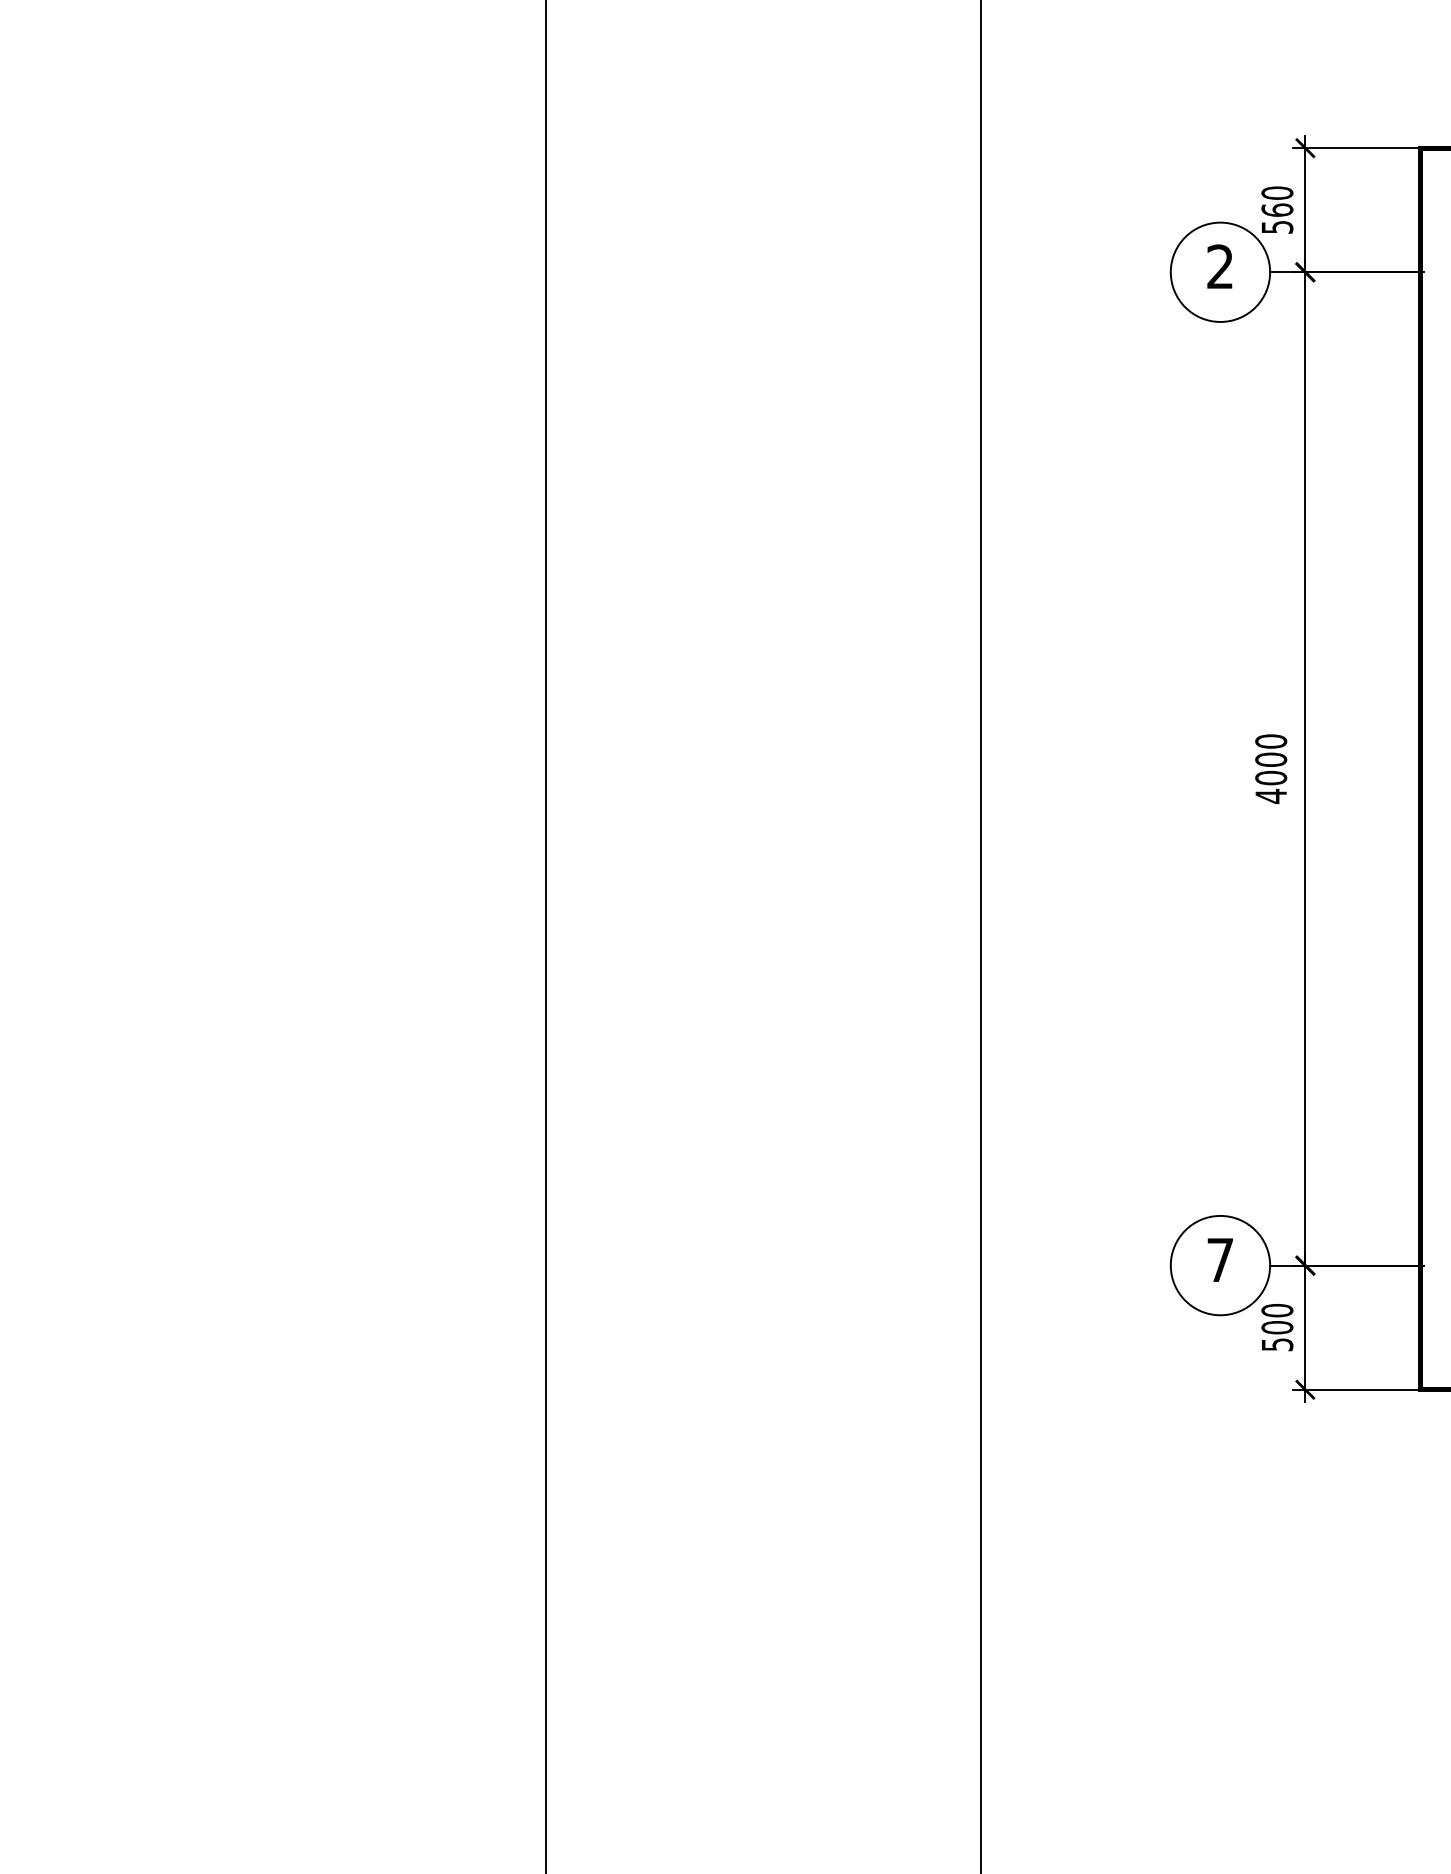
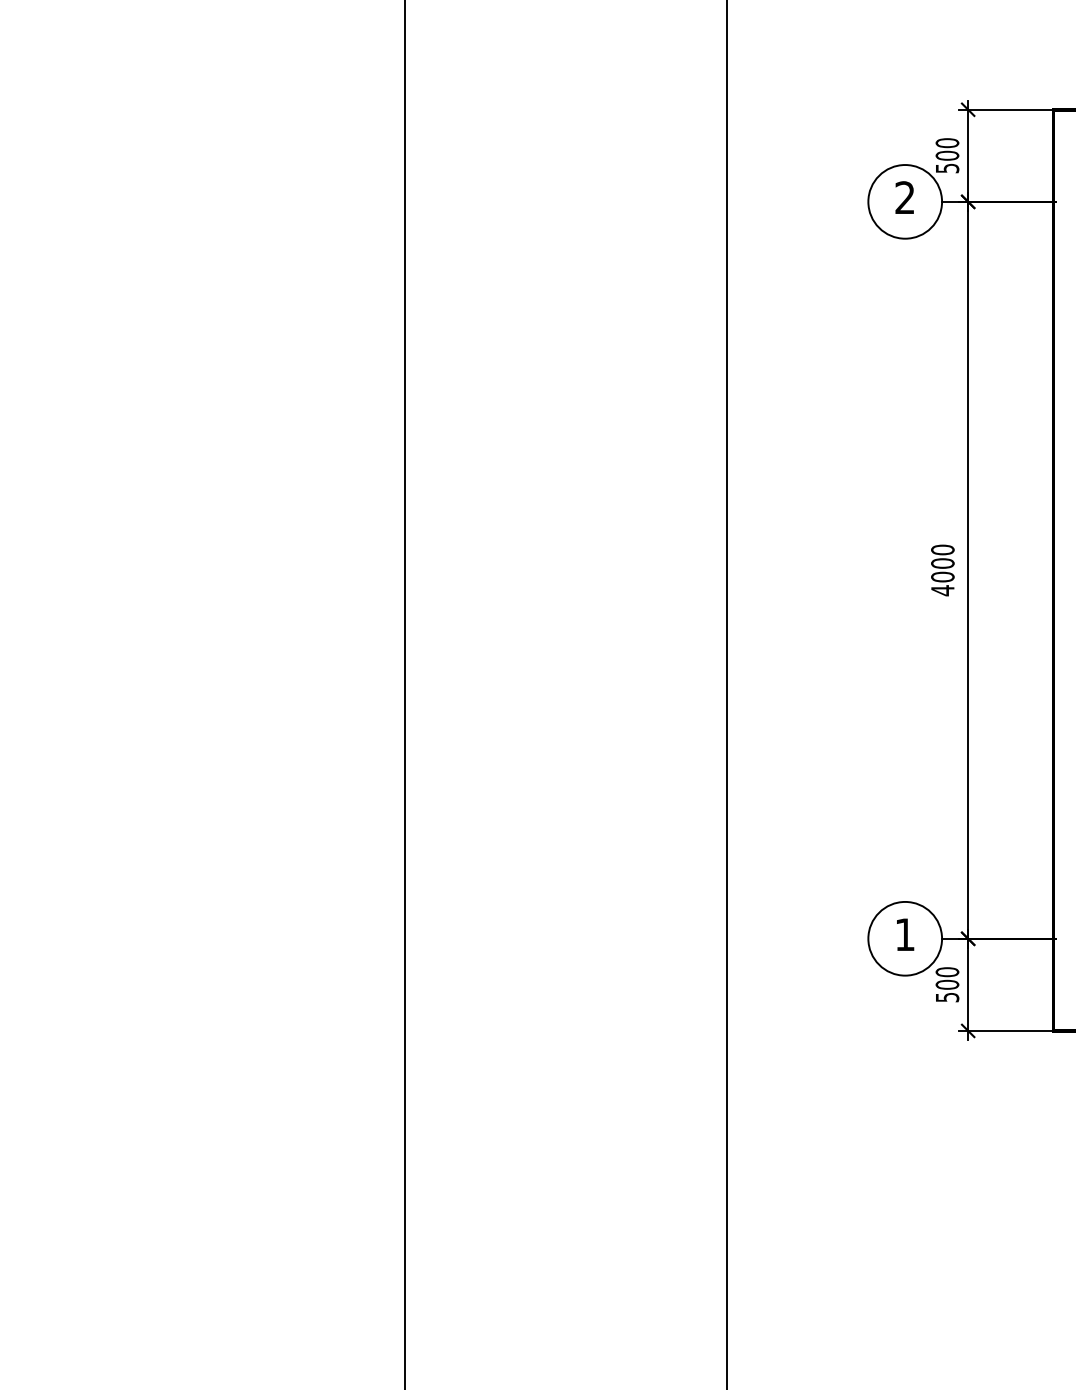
text: (1277, 209) -> (947, 155), 560 -> 500
text: (1219, 1259) -> (904, 934), 7 -> 1

